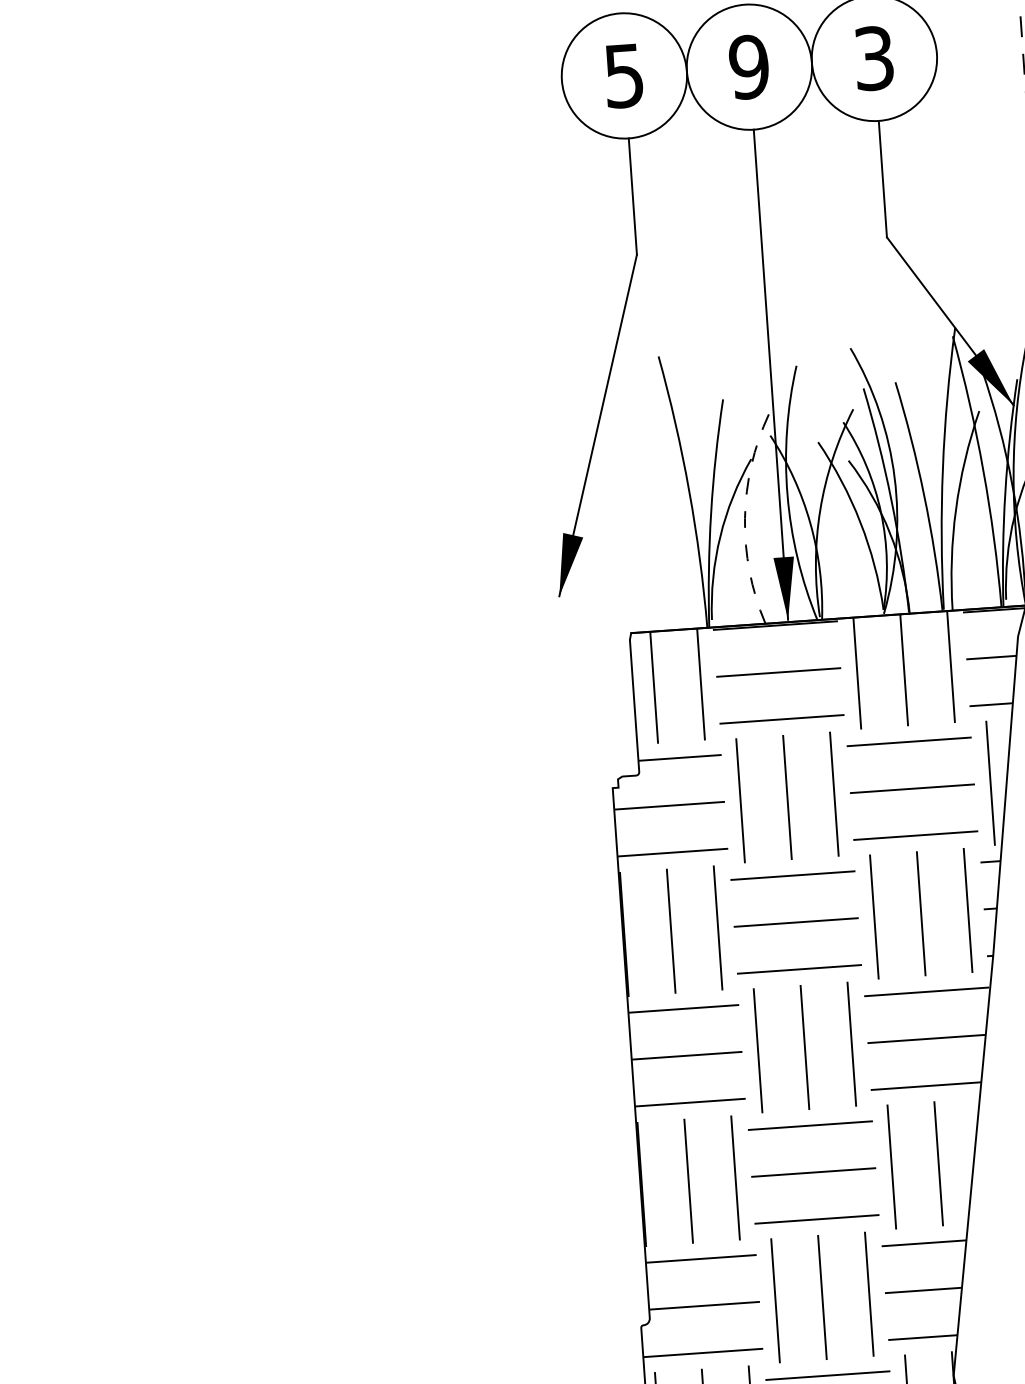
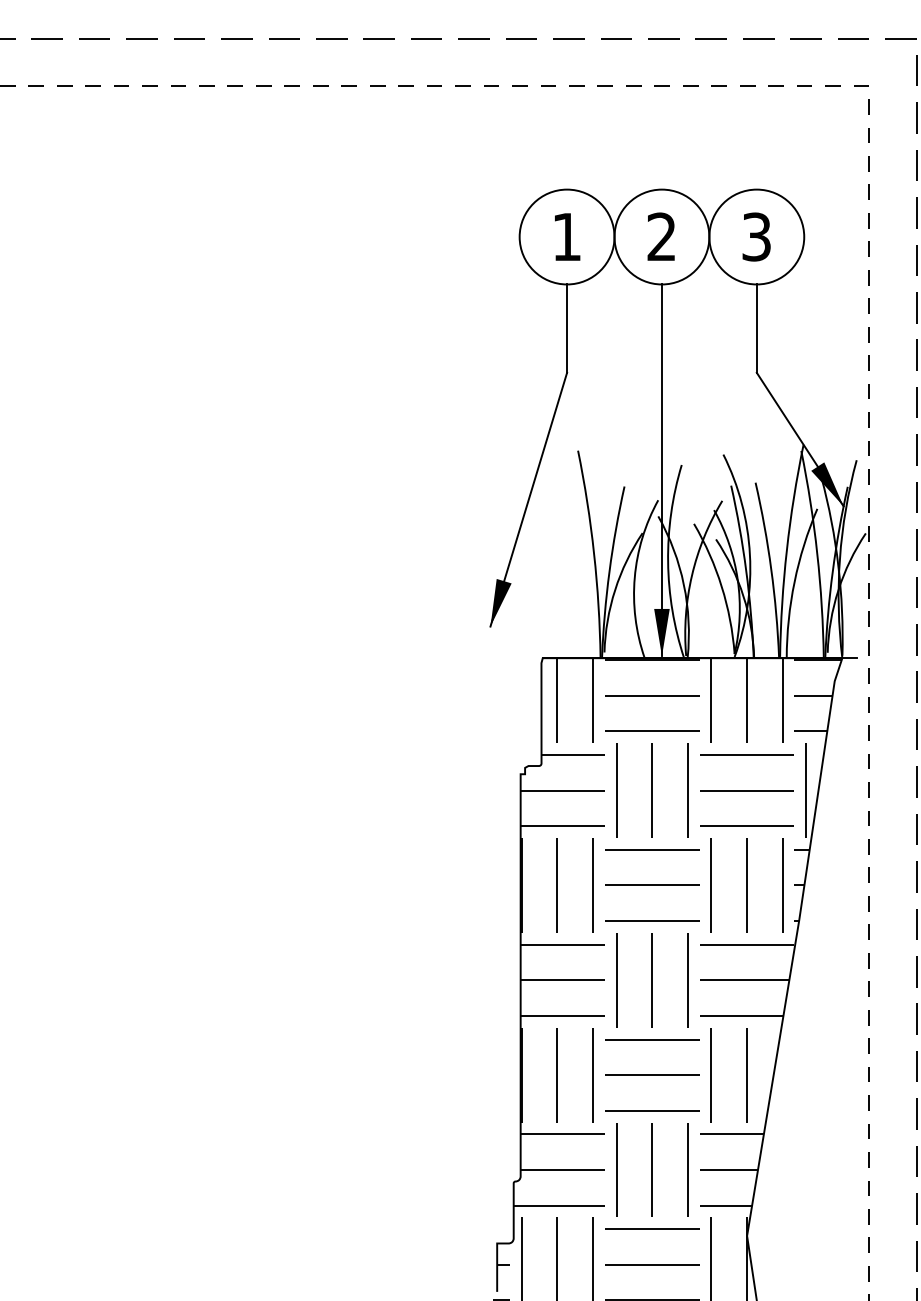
text: (748, 66) -> (661, 236), 9 -> 2
text: (623, 76) -> (566, 237), 5 -> 1
arc: (744, 518) -> (634, 577), dashed -> solid

